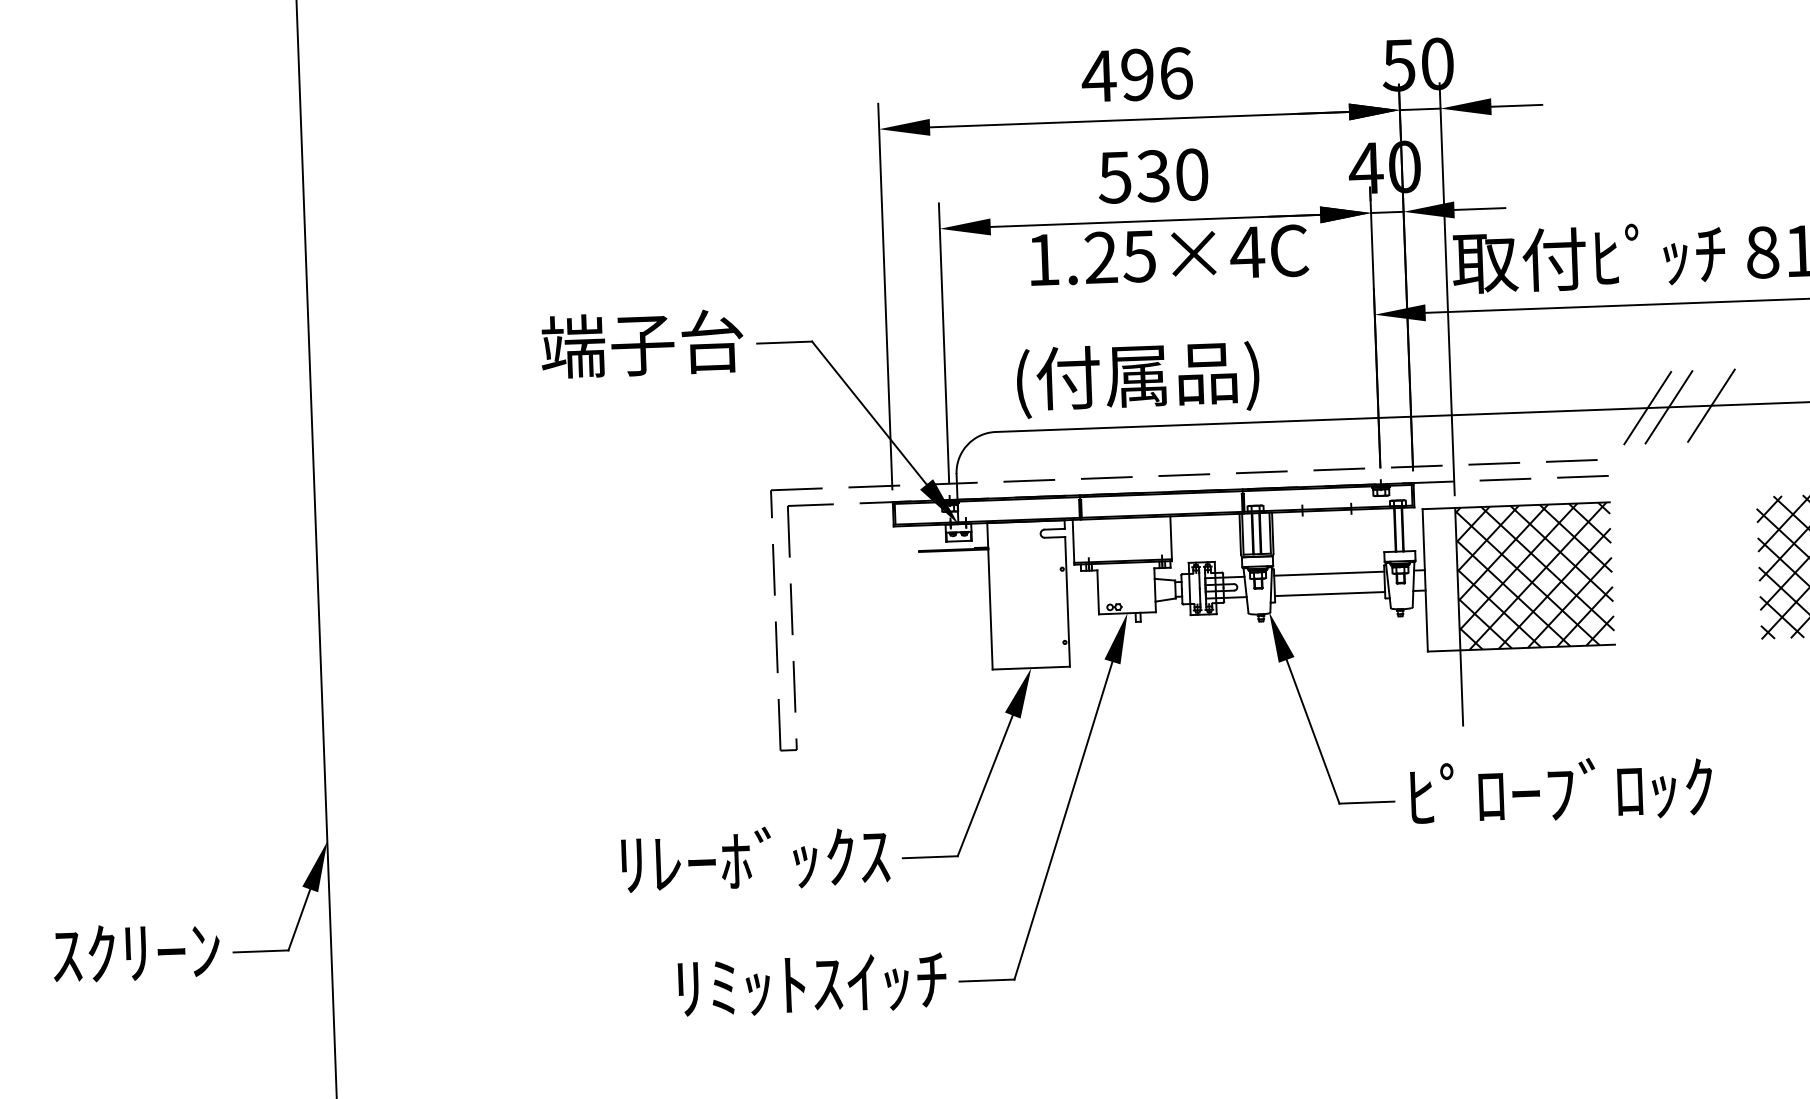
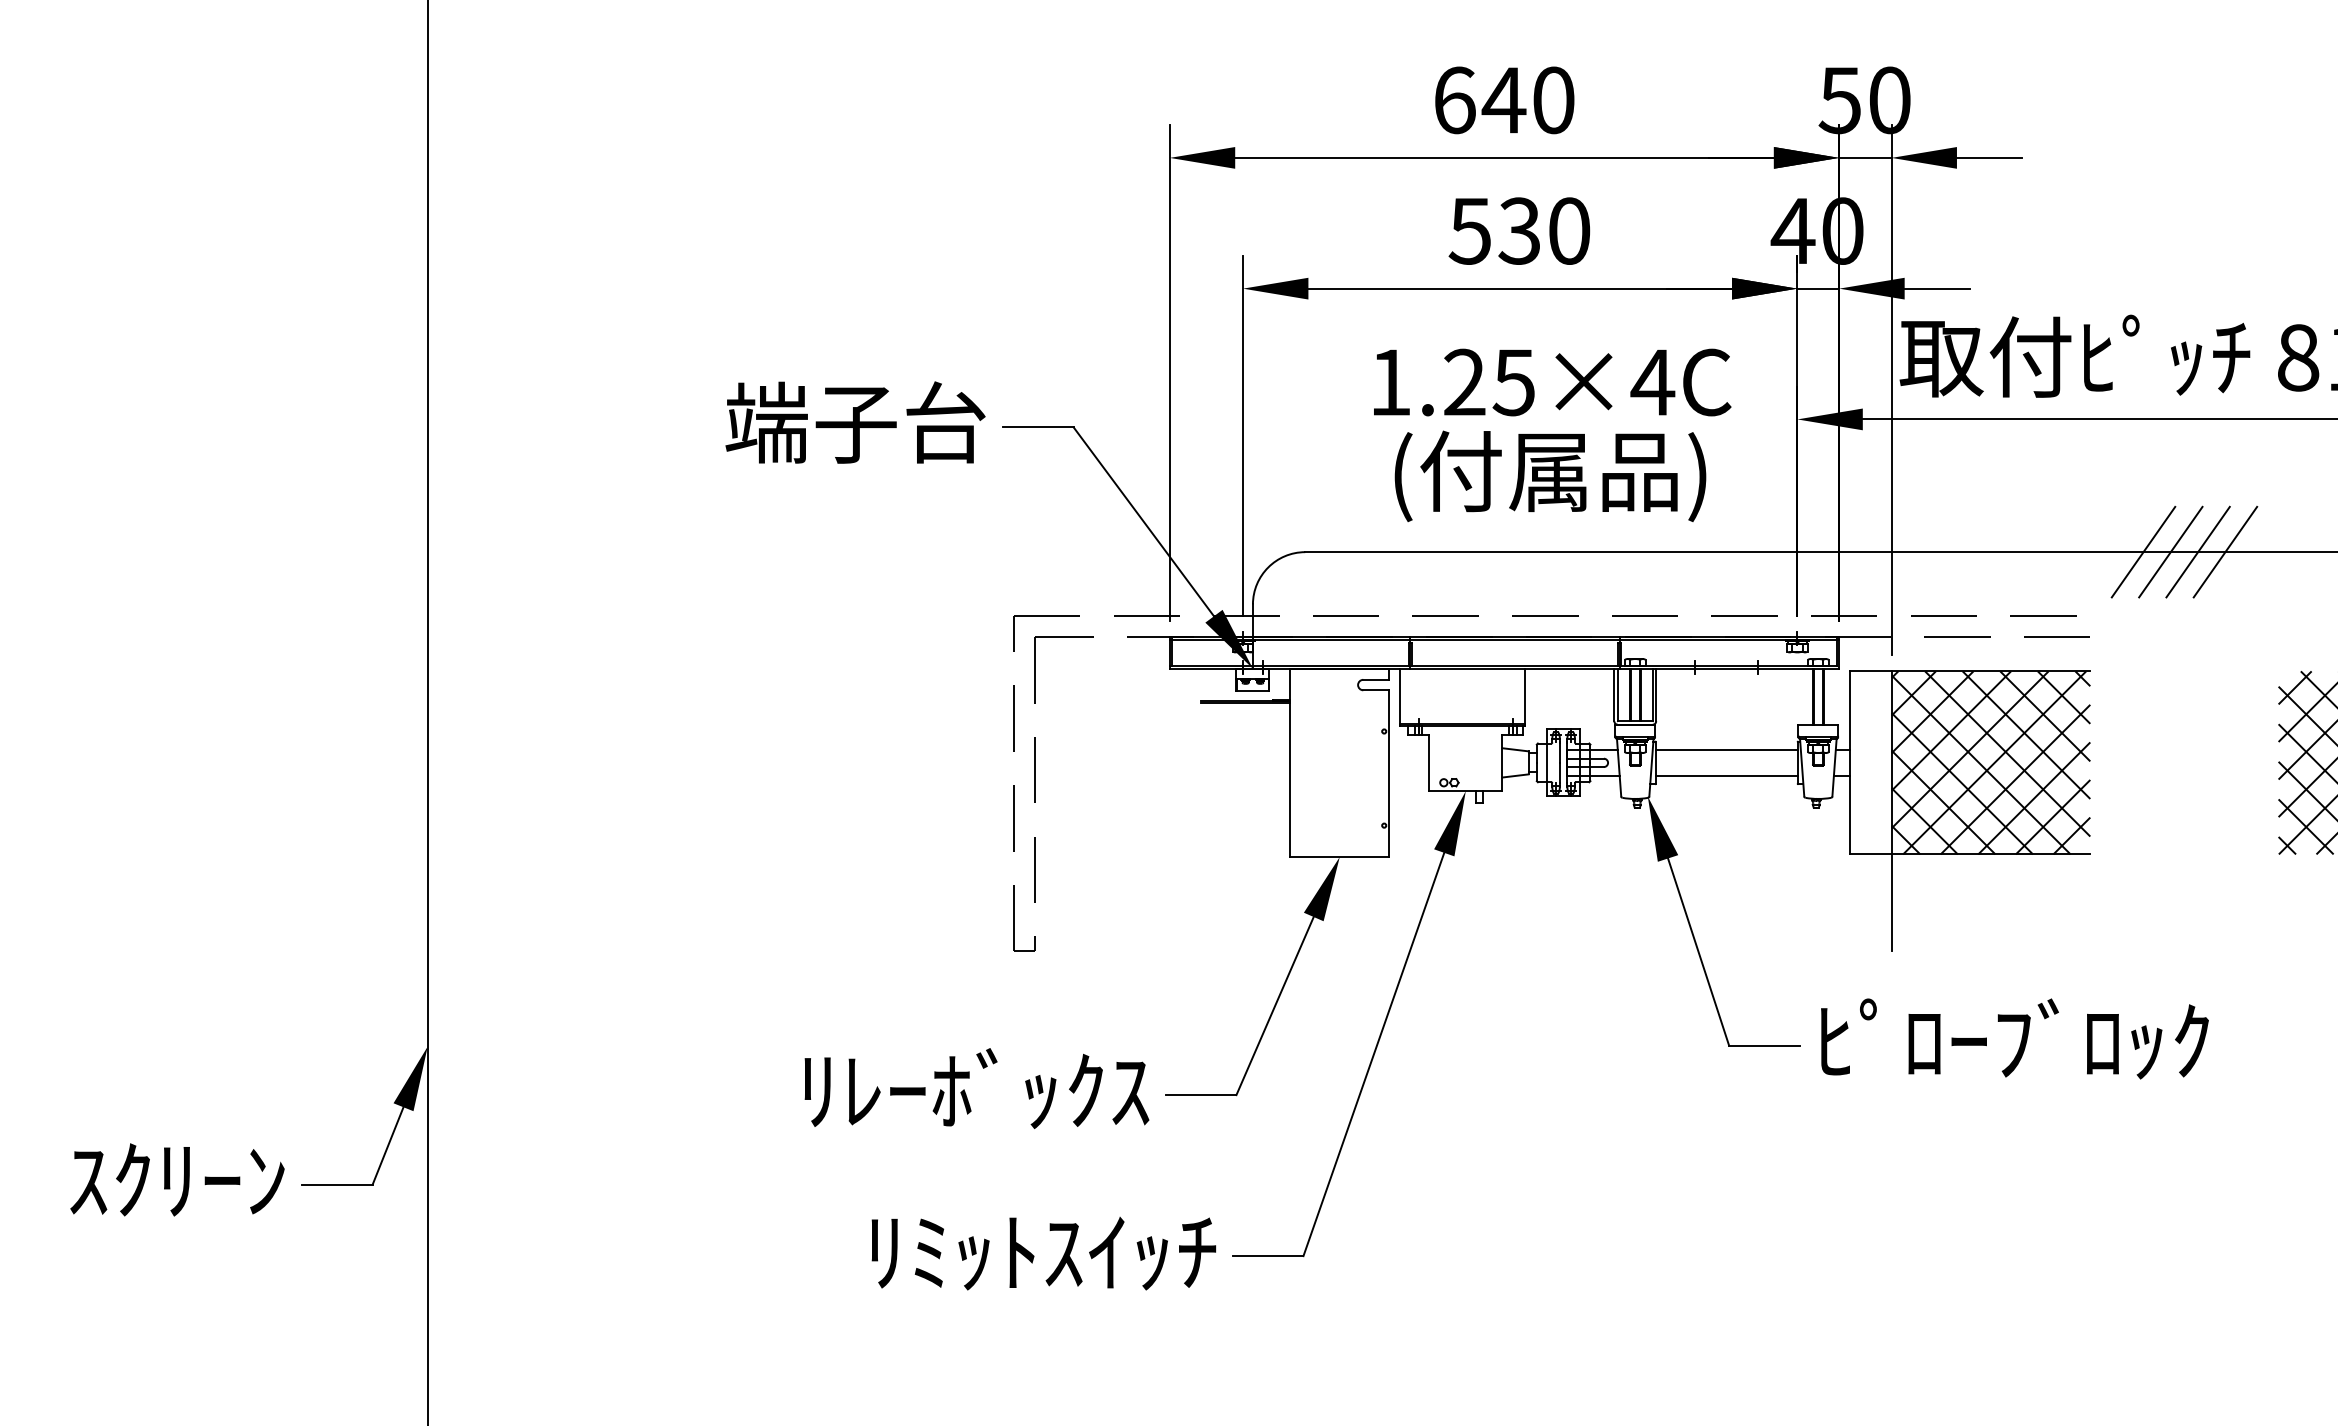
text: (1137, 75) -> (1503, 100), 496 -> 640
text: (1169, 255) -> (1552, 382), moved
text: (1138, 379) -> (1550, 476), moved
line: (1689, 406) -> (2197, 551), added

